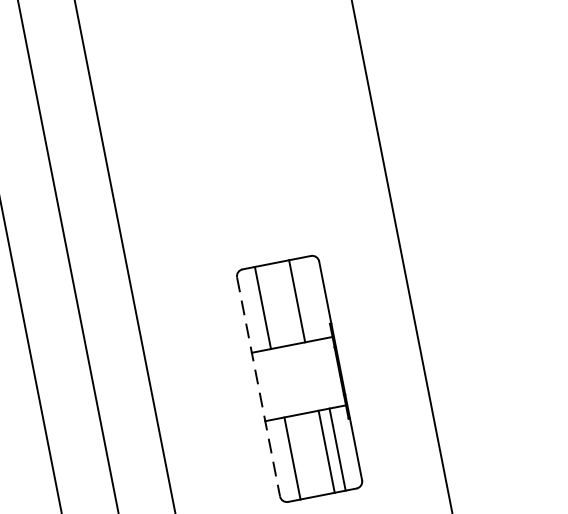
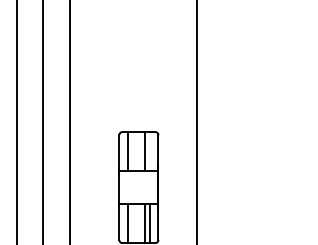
line: (259, 388) -> (119, 188), dashed -> solid

